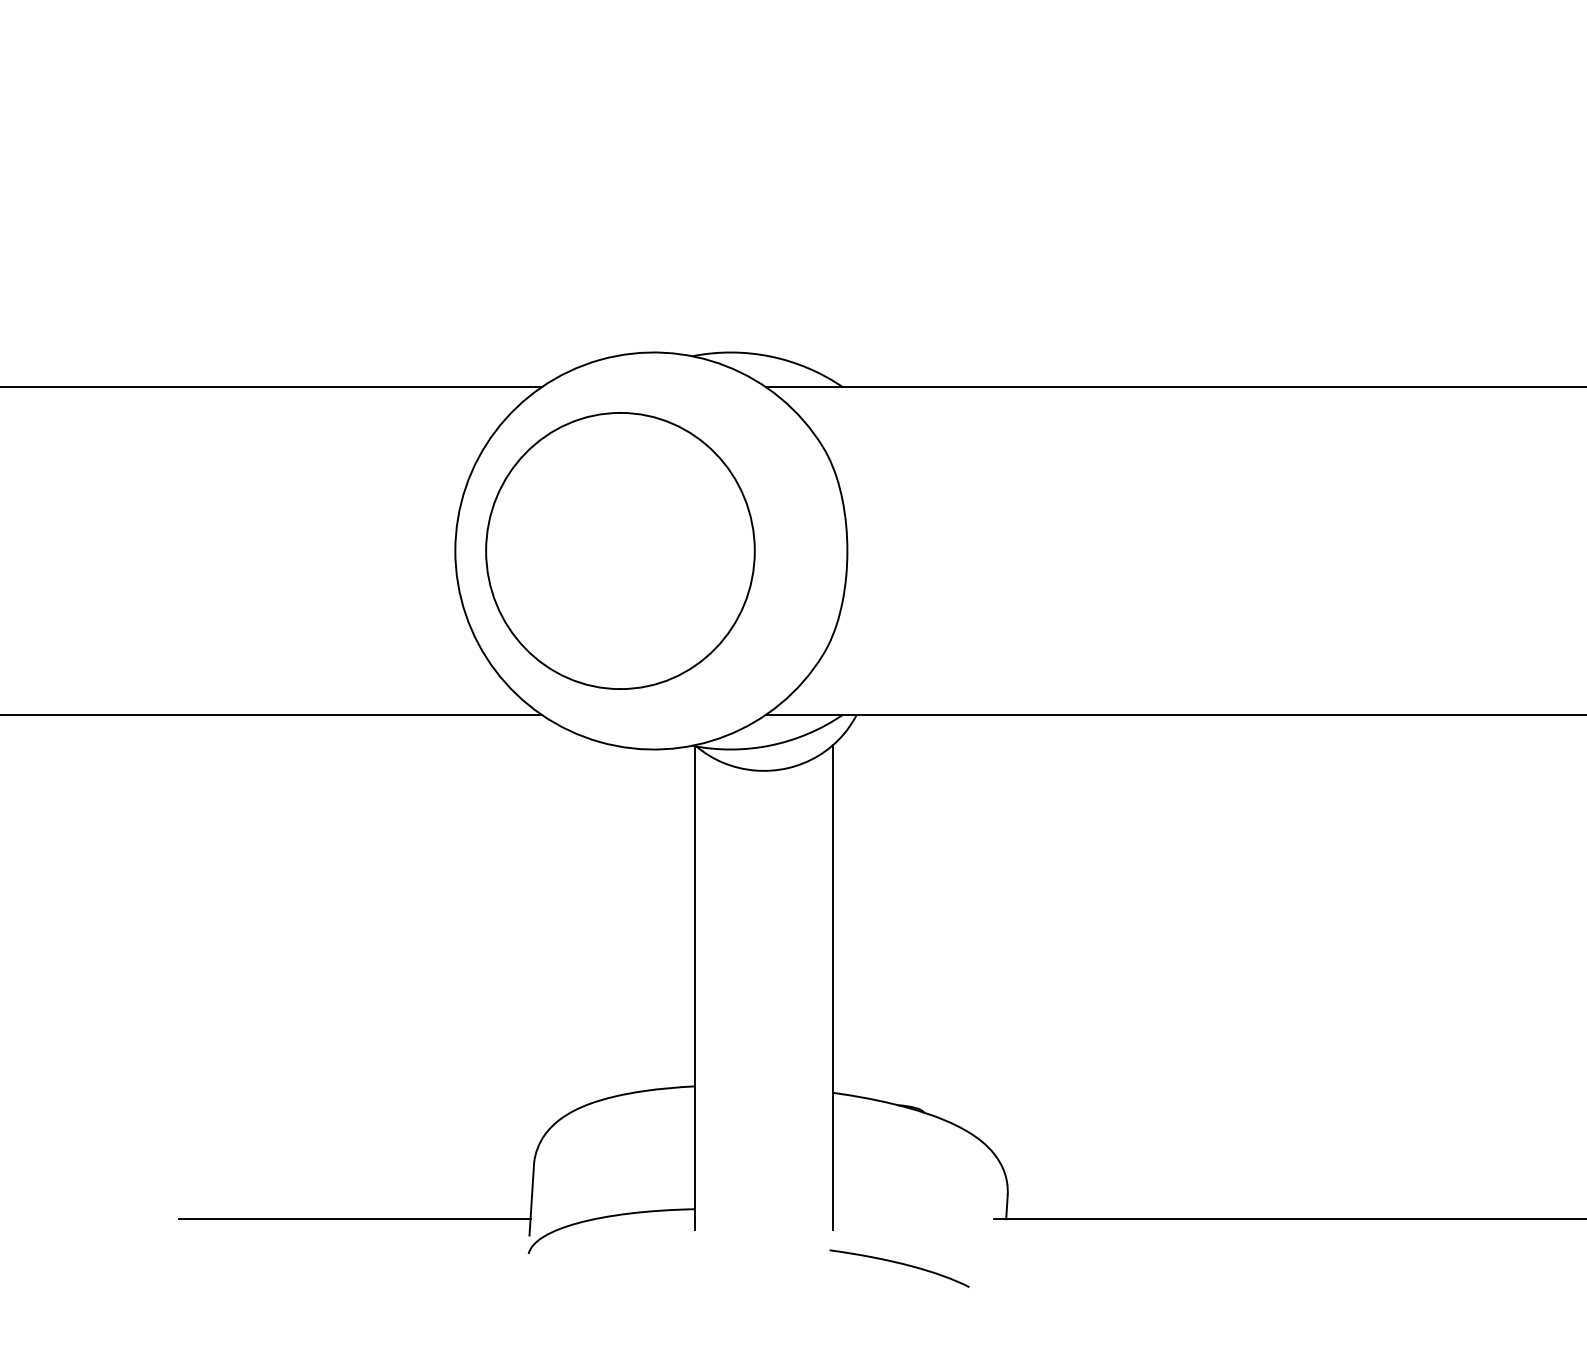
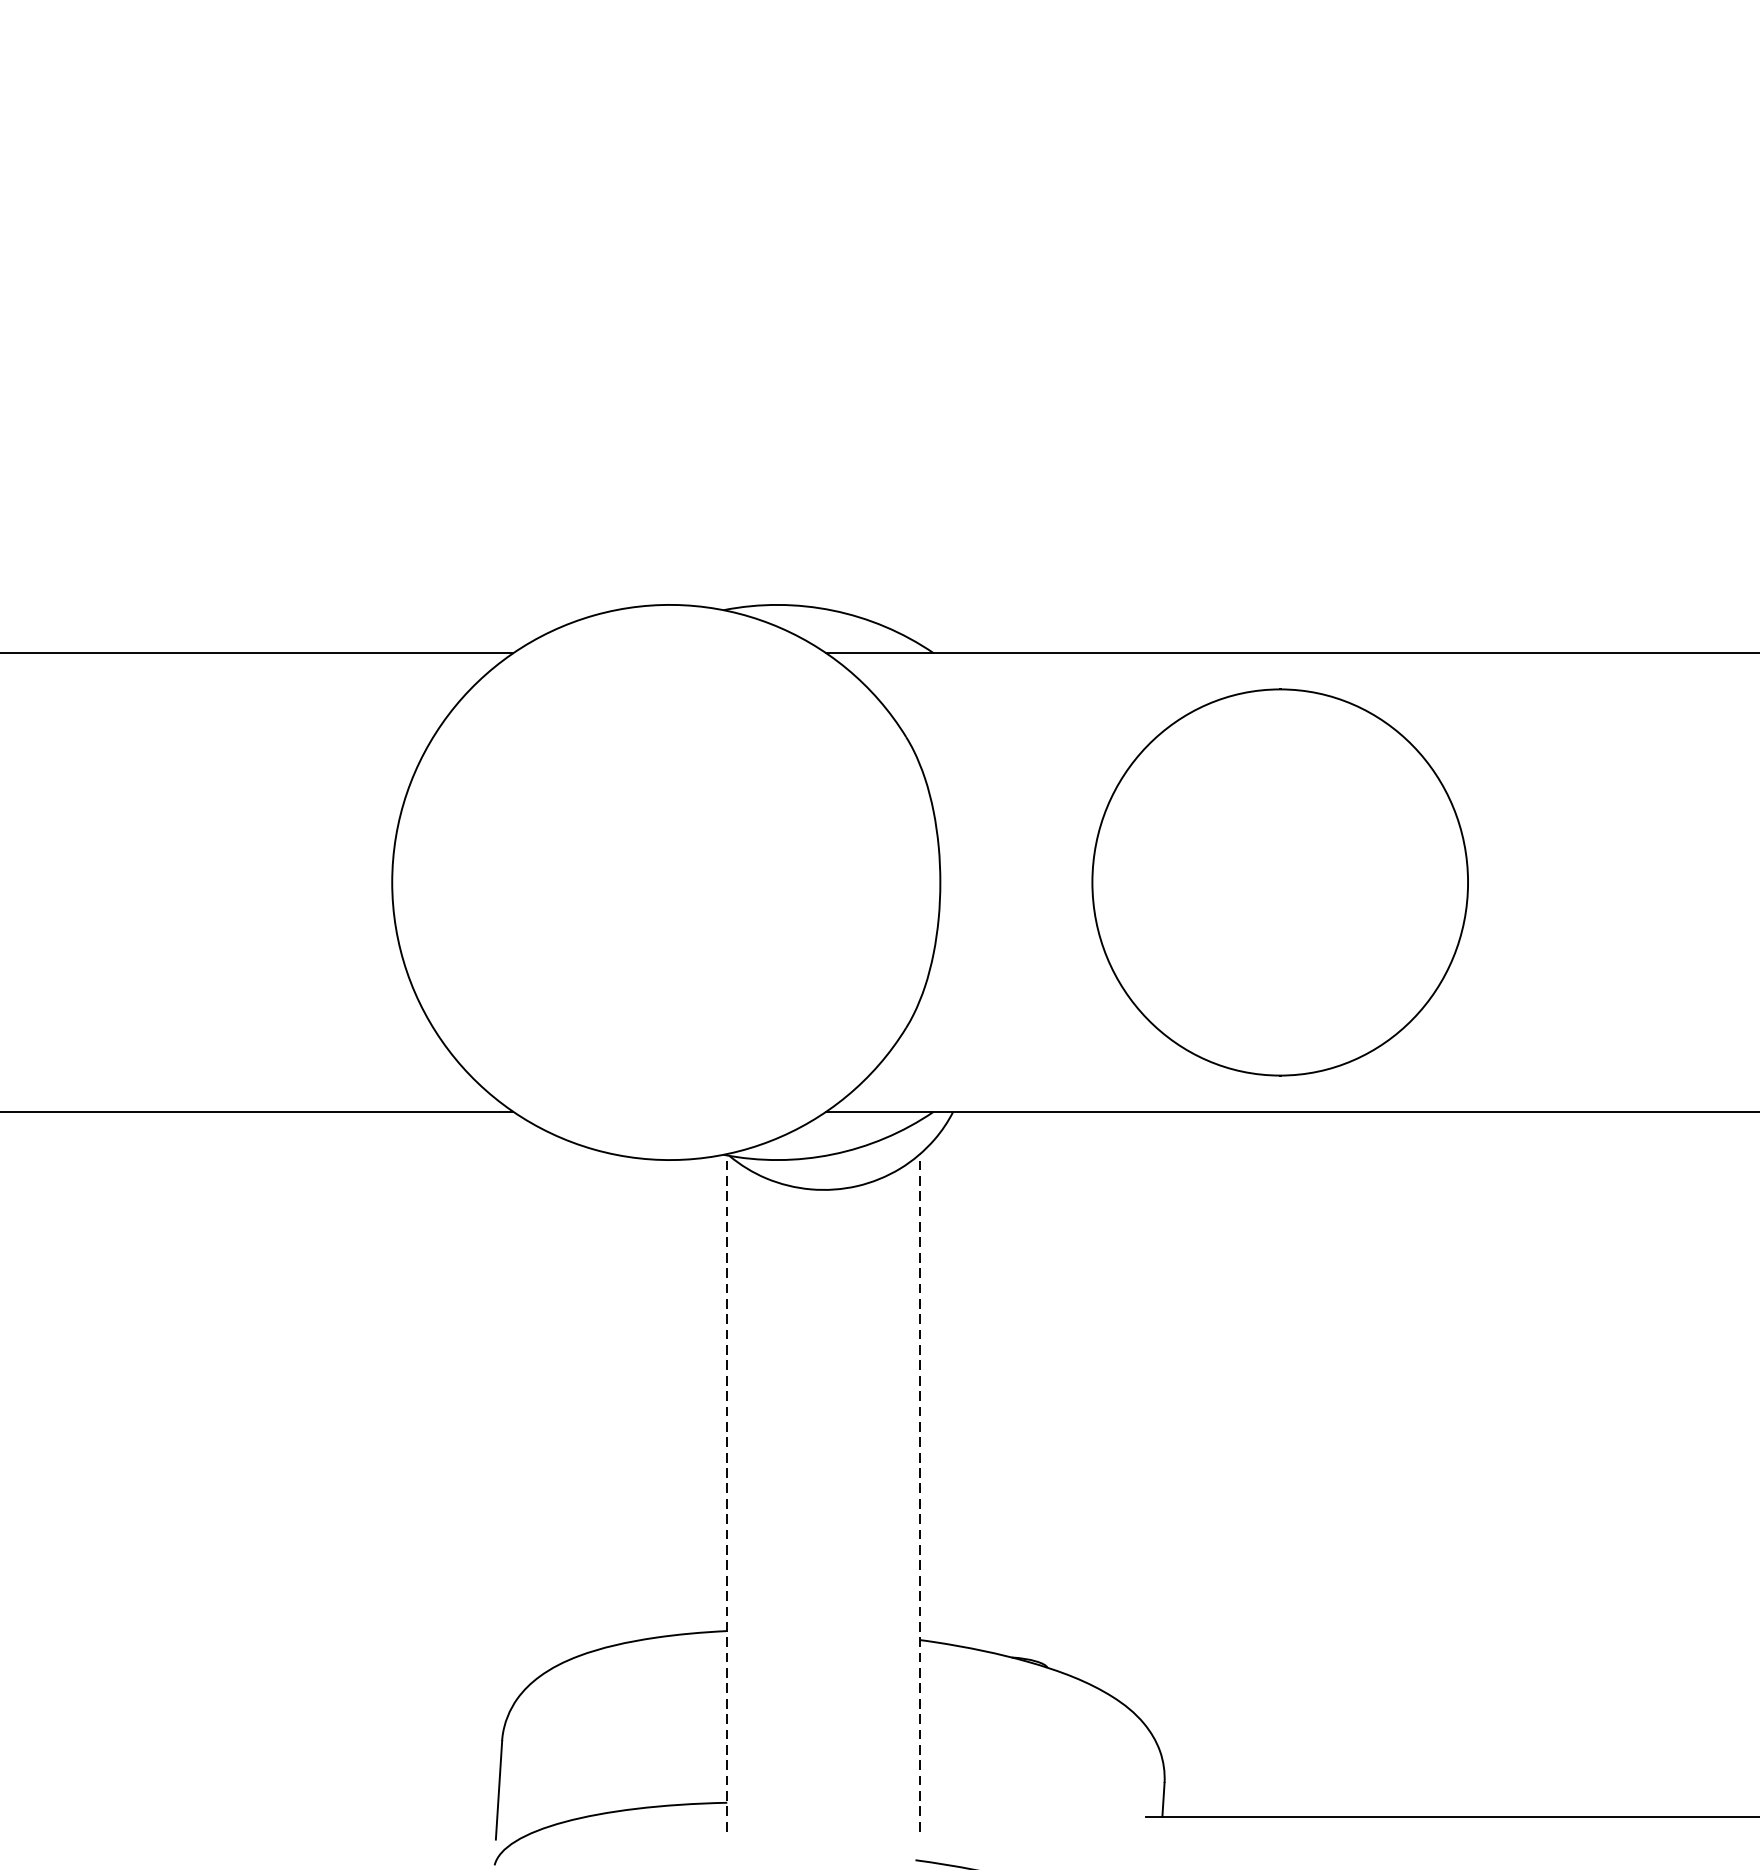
part: (620, 550) -> (1280, 881), moved
line: (833, 987) -> (920, 1492), solid -> dashed
line: (694, 988) -> (726, 1494), solid -> dashed
line: (354, 1219) -> (251, 1817), removed

